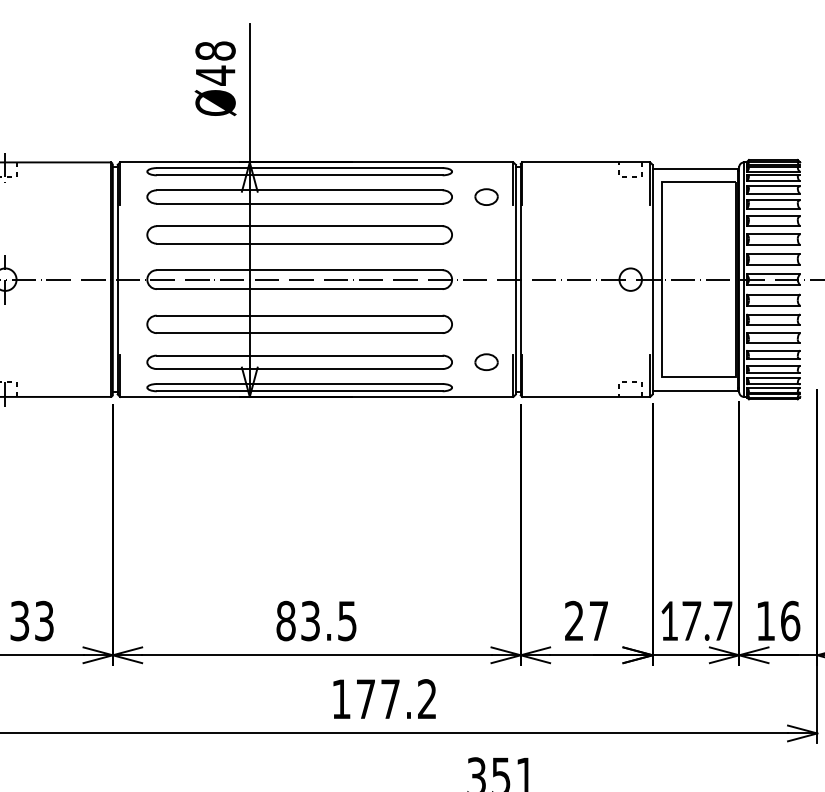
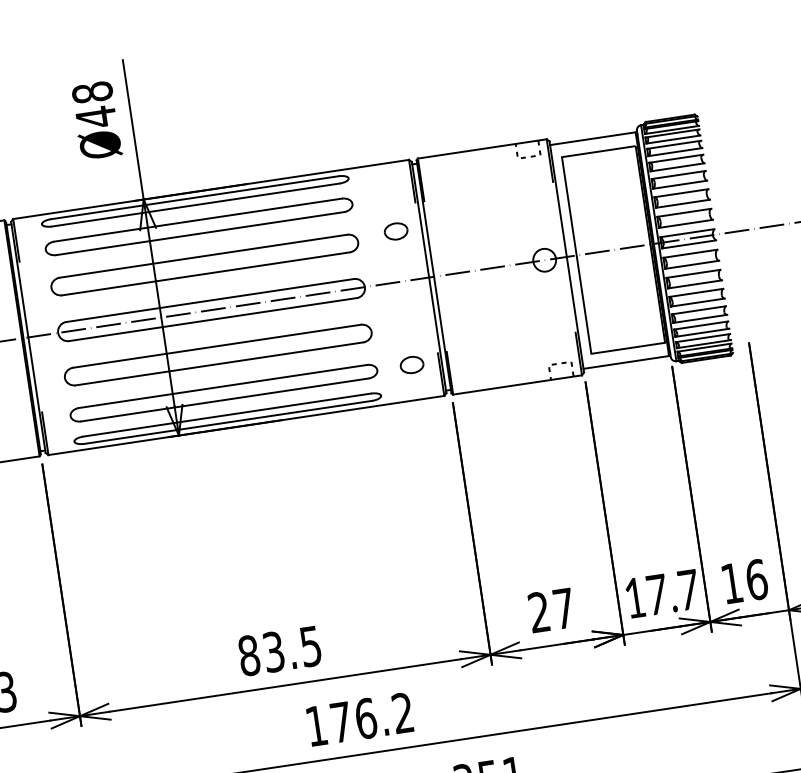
part: (486, 196) -> (396, 230), moved
text: (390, 699) -> (366, 718), 177.2 -> 176.2

